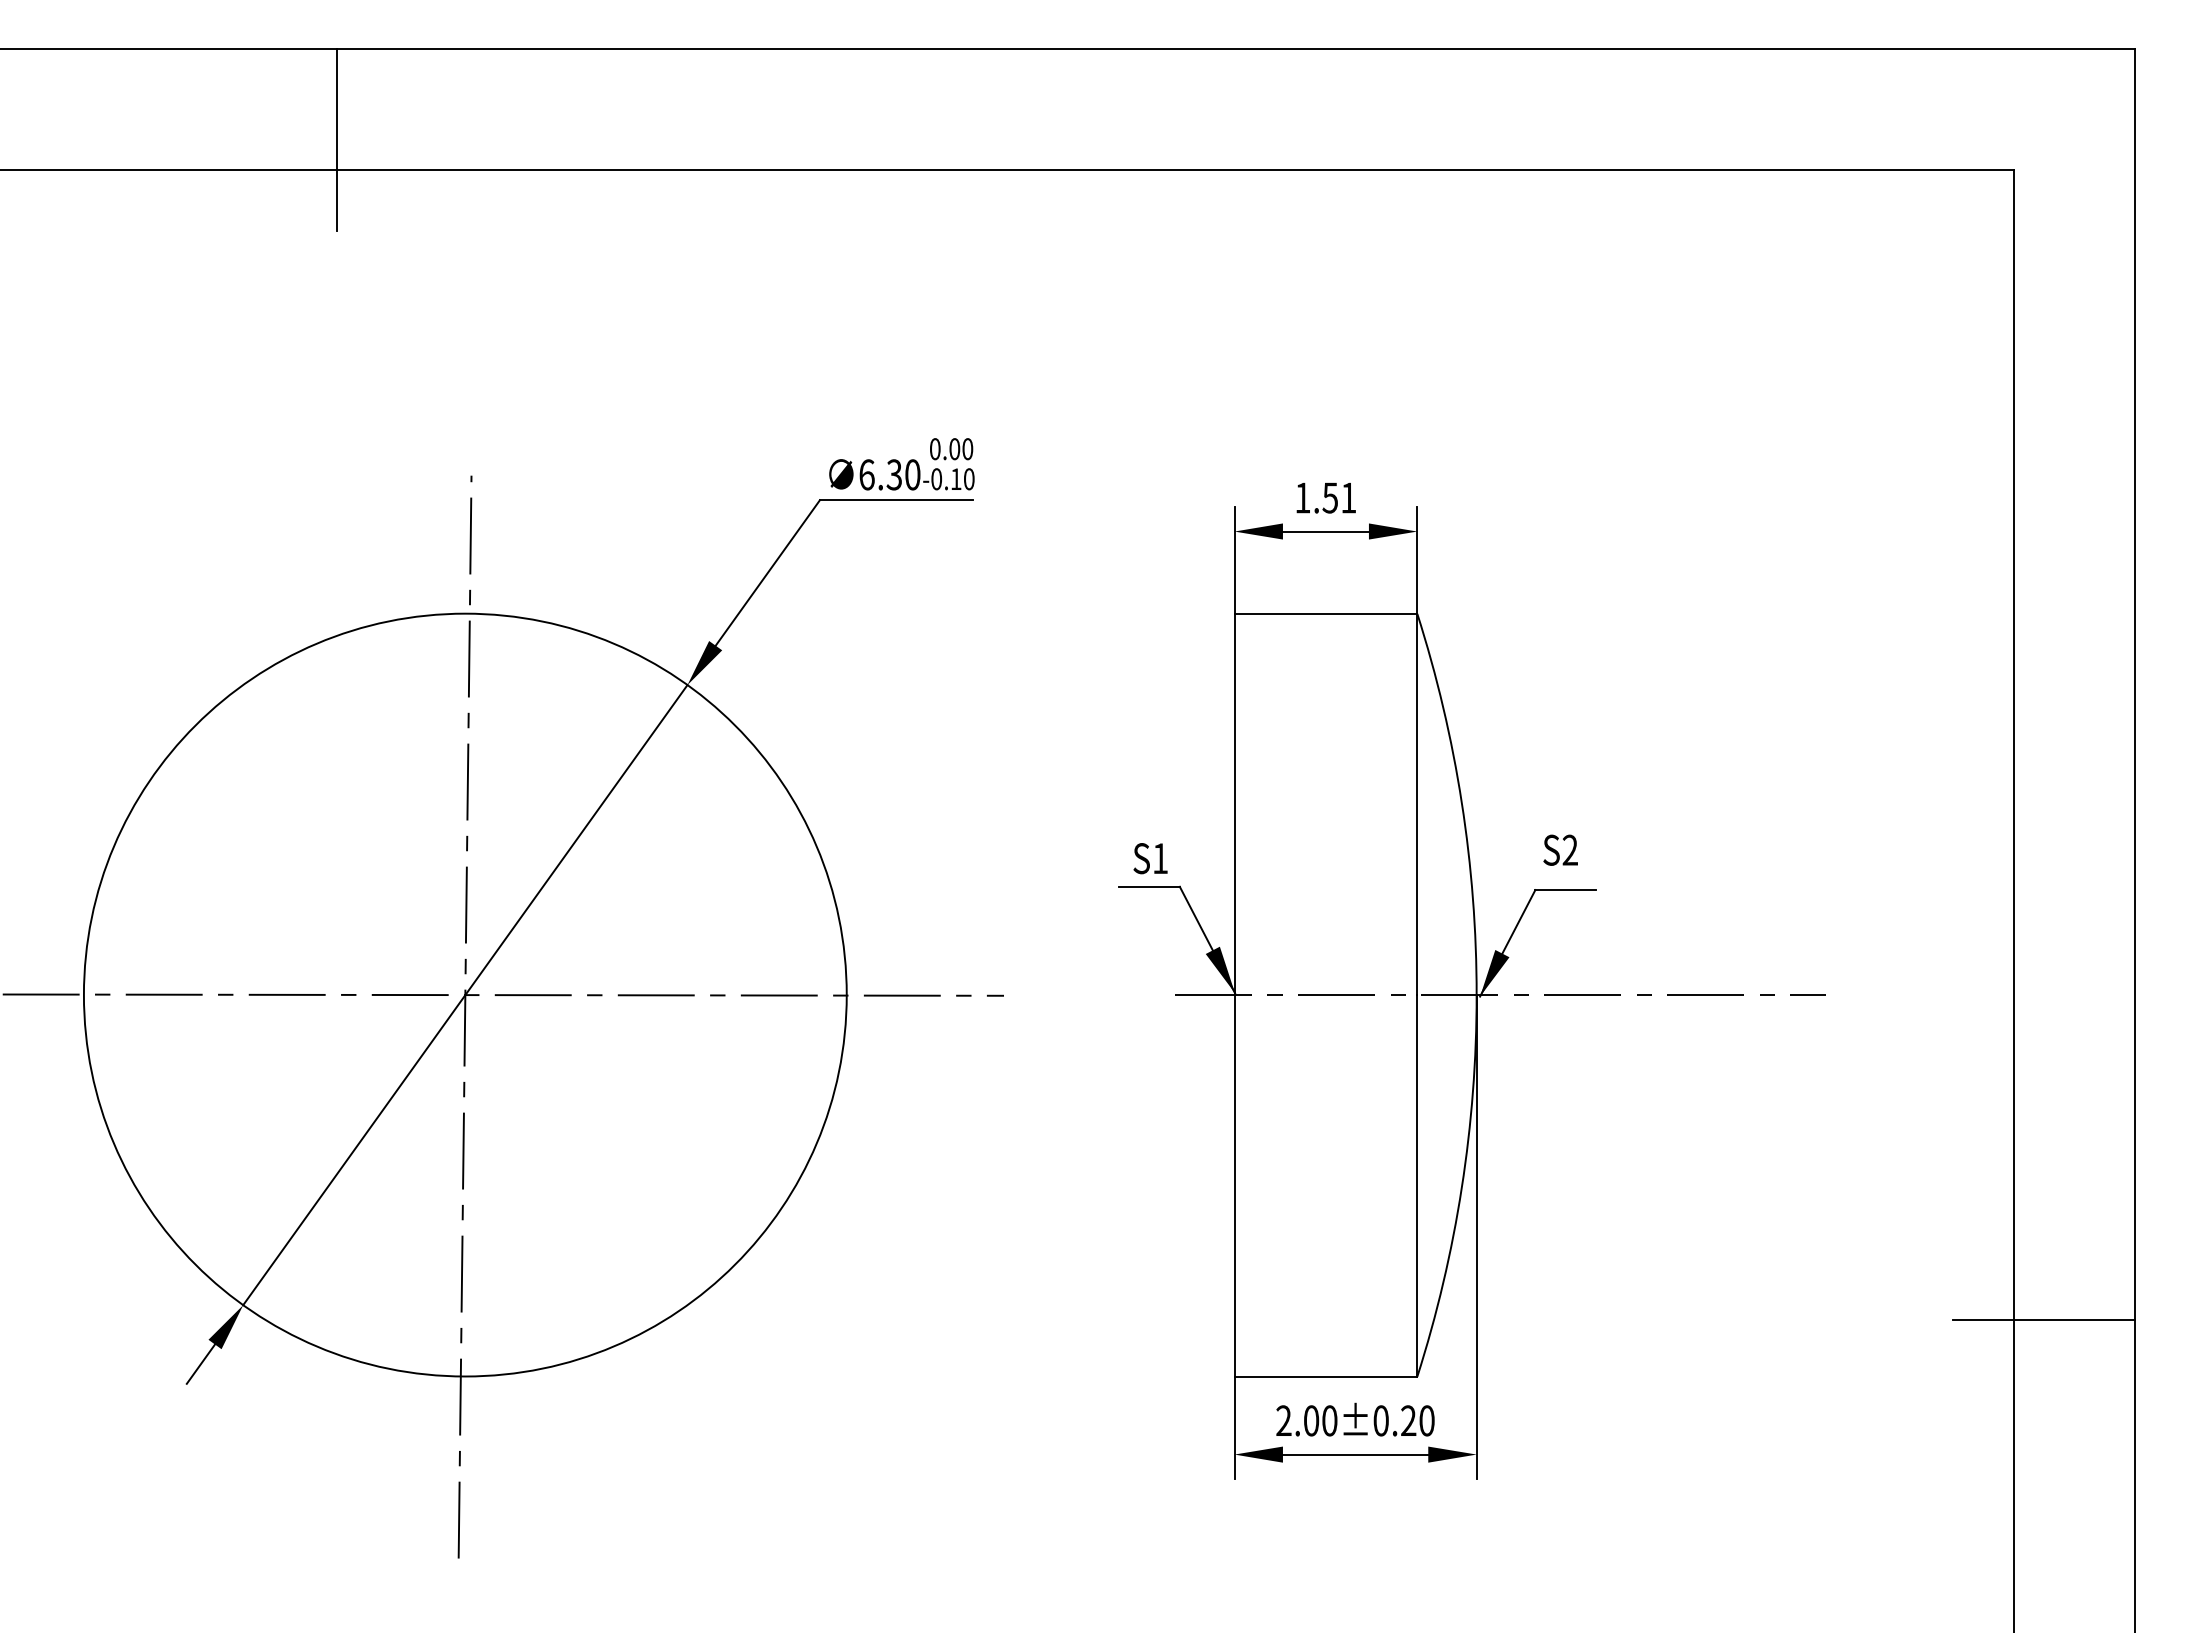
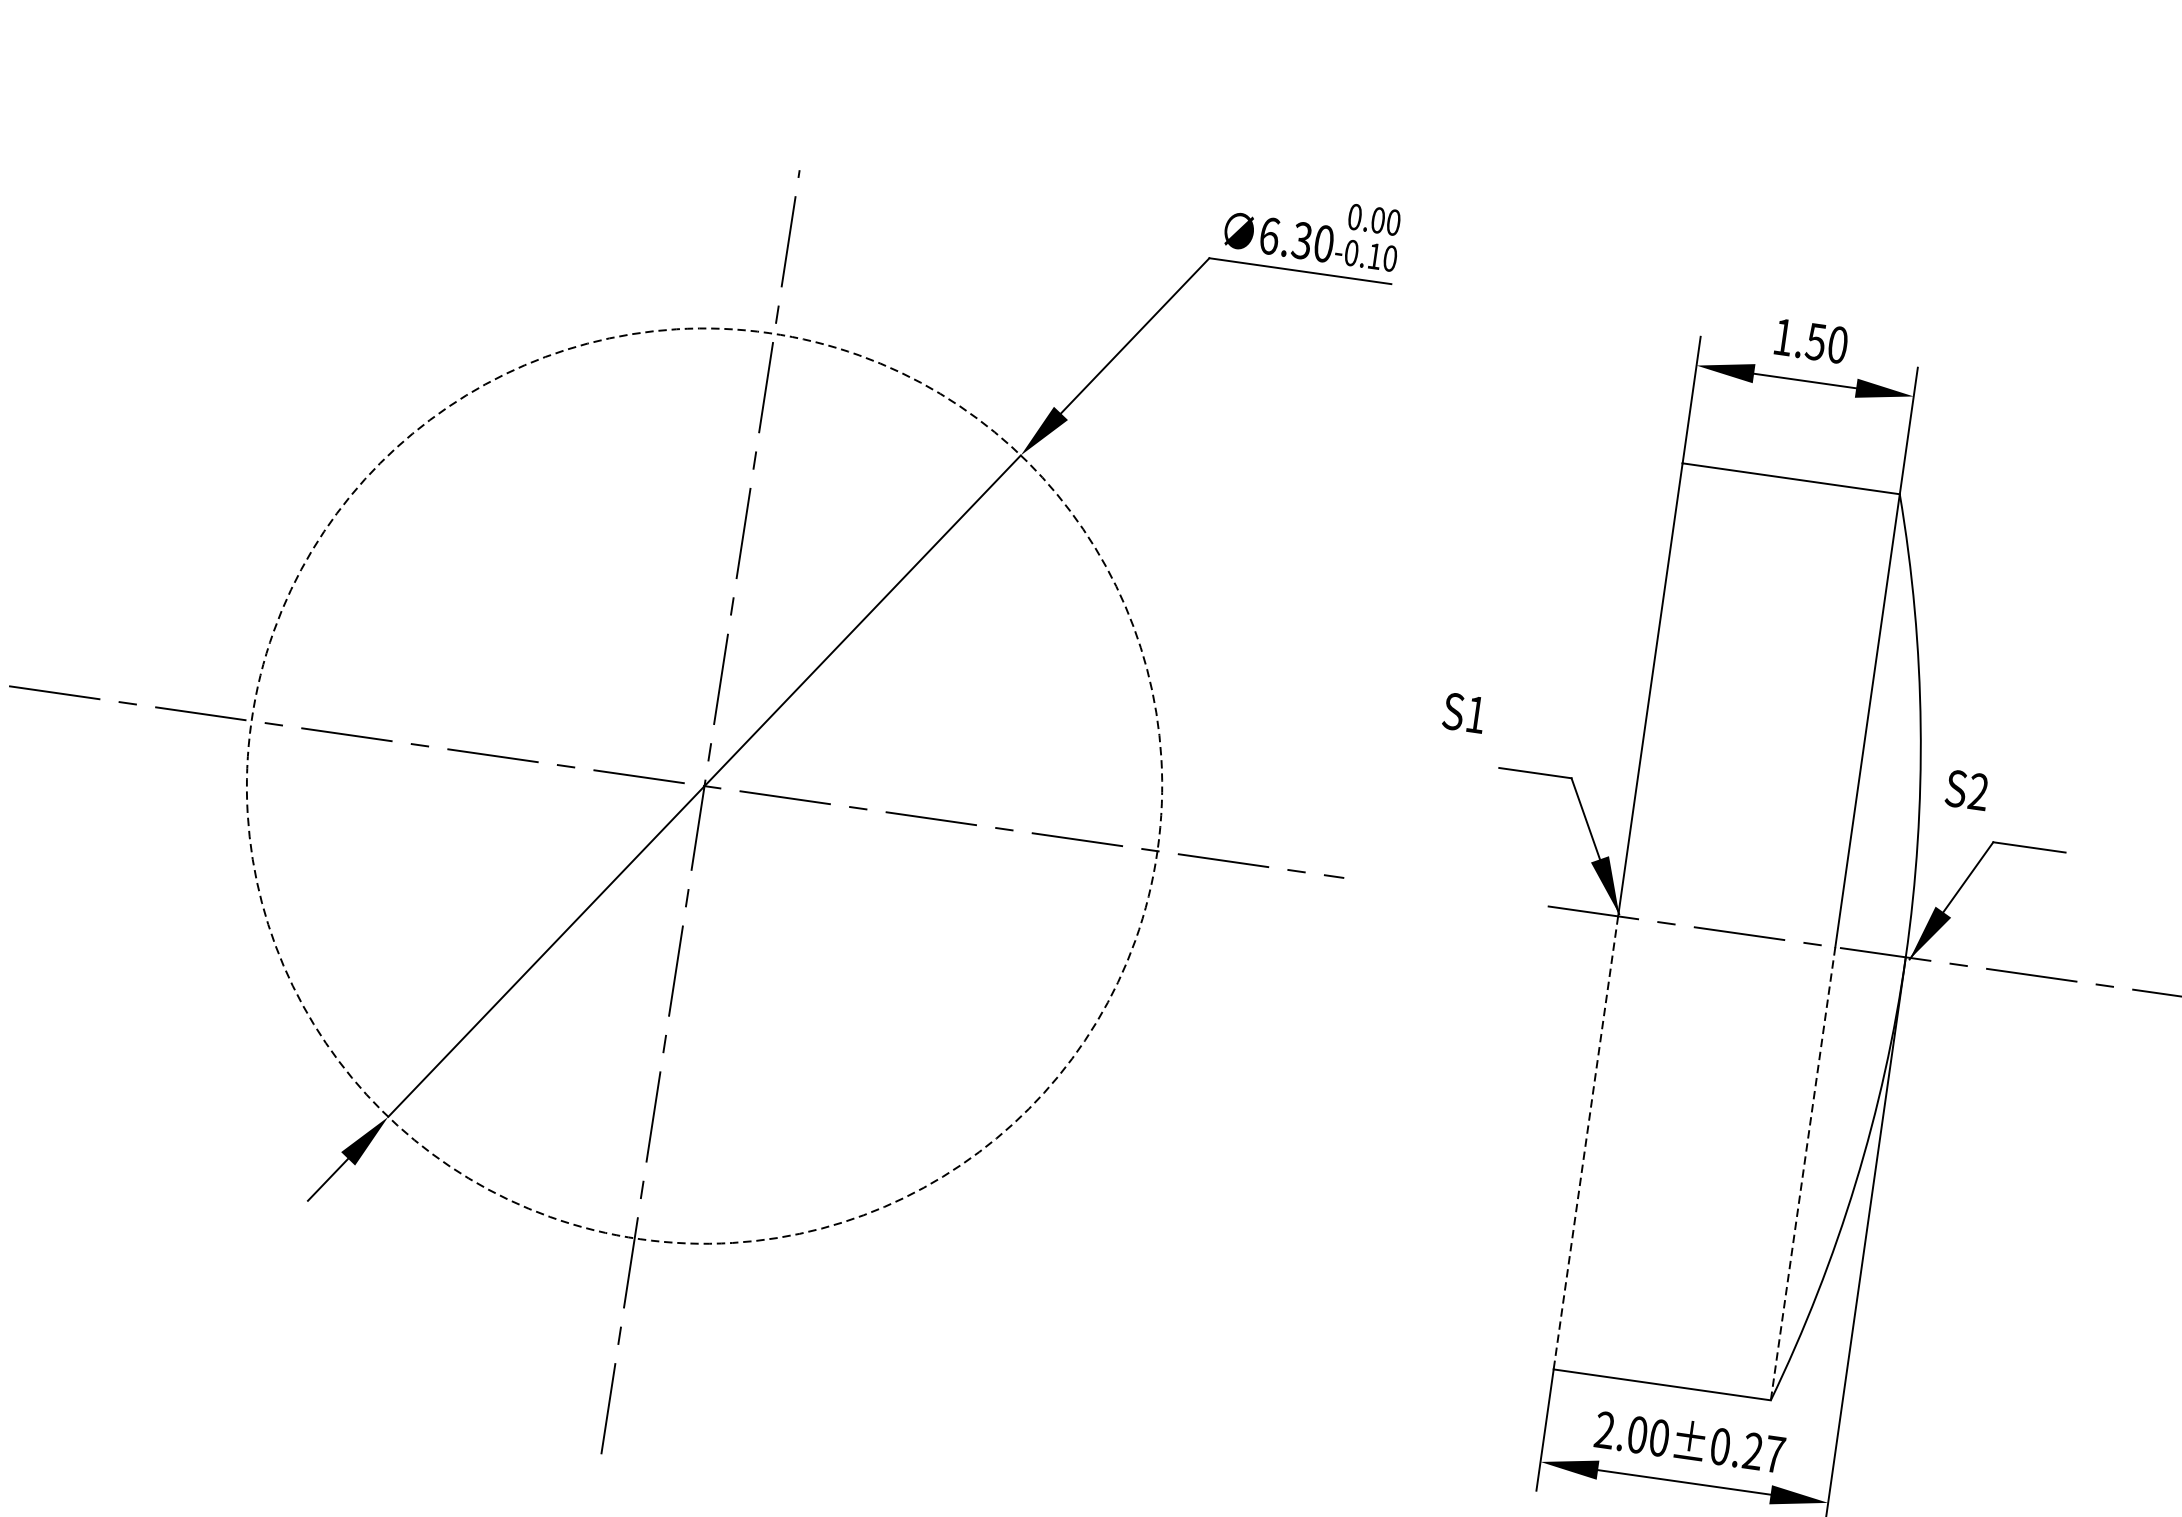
text: (1348, 497) -> (1837, 344), 1.51 -> 1.50
text: (1560, 849) -> (1967, 789), moved
text: (1150, 858) -> (1464, 712), moved
circle: (464, 994) -> (703, 785), solid -> dashed
line: (1234, 1185) -> (1585, 1142), solid -> dashed
line: (1417, 1185) -> (1803, 1173), solid -> dashed
text: (1426, 1420) -> (1774, 1453), 2.00±0.20 -> 2.00±0.27

